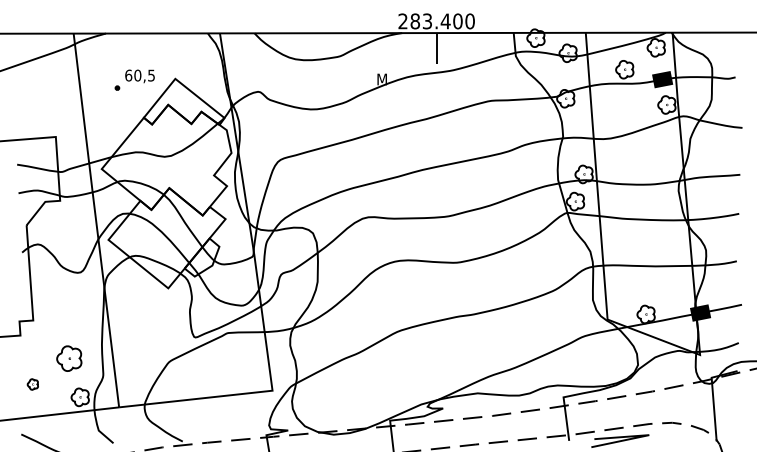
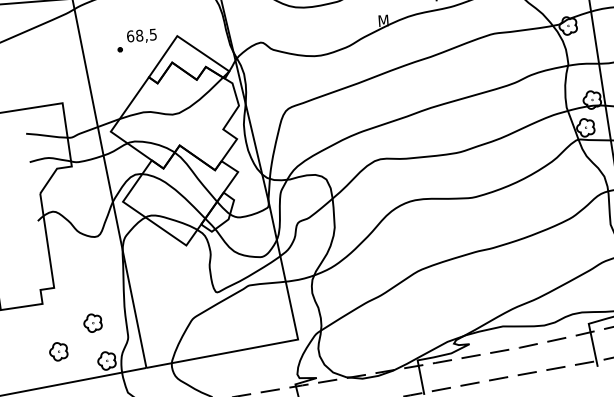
text: (137, 75) -> (139, 35), 60,5 -> 68,5
part: (68, 358) -> (92, 323), size x0.71
part: (32, 384) -> (58, 351), size x1.67

